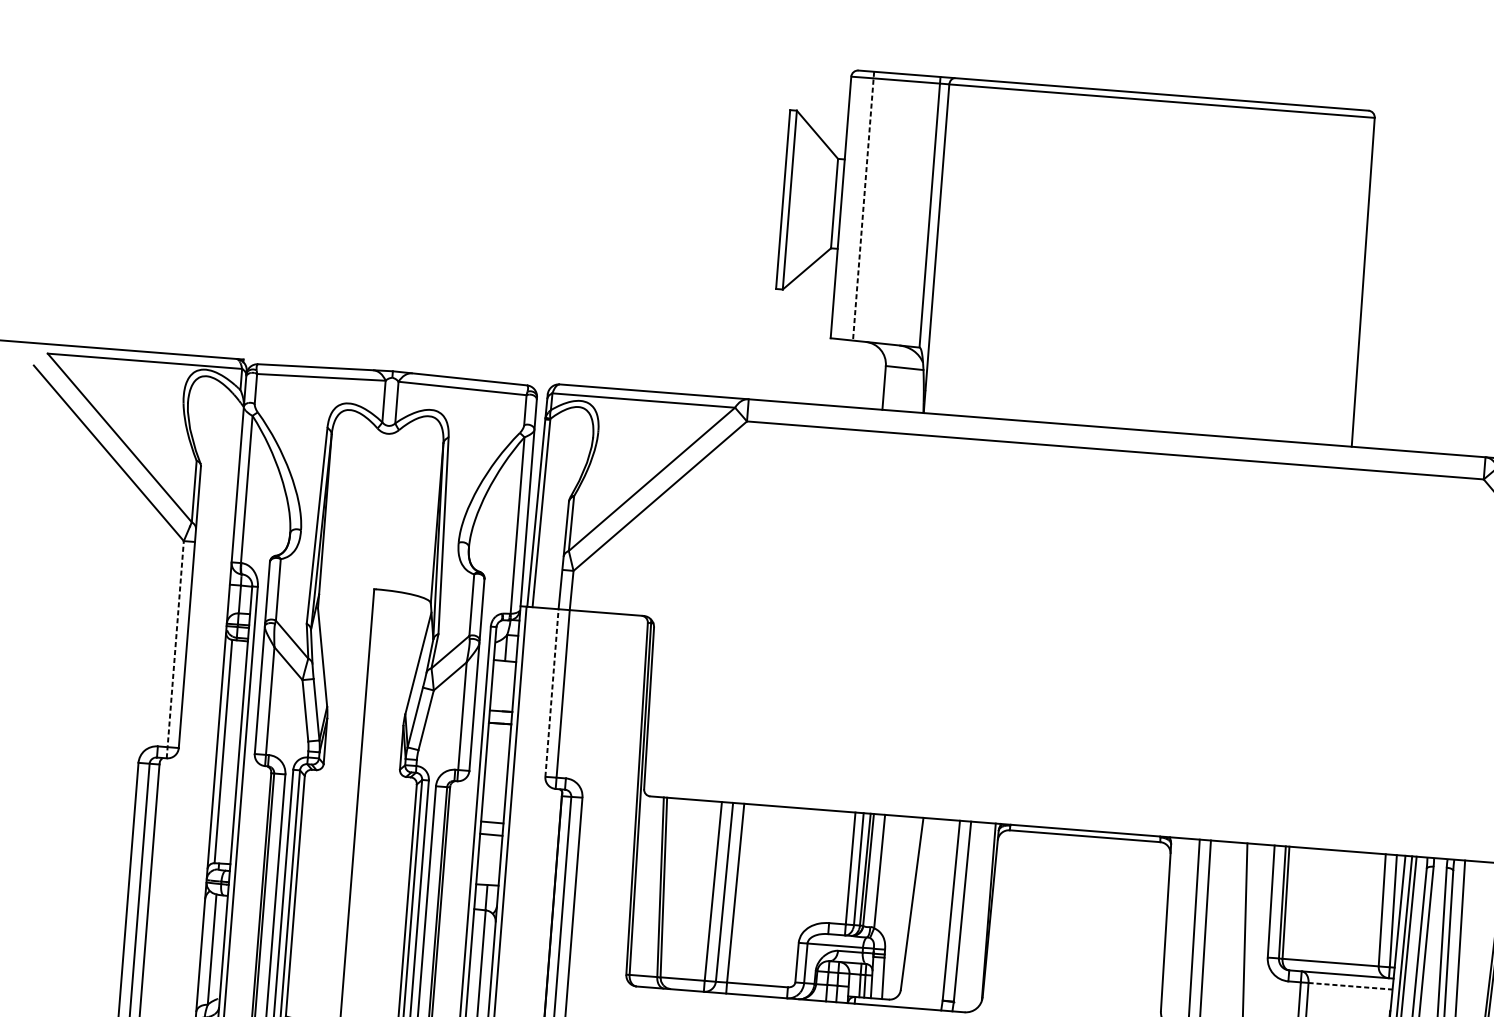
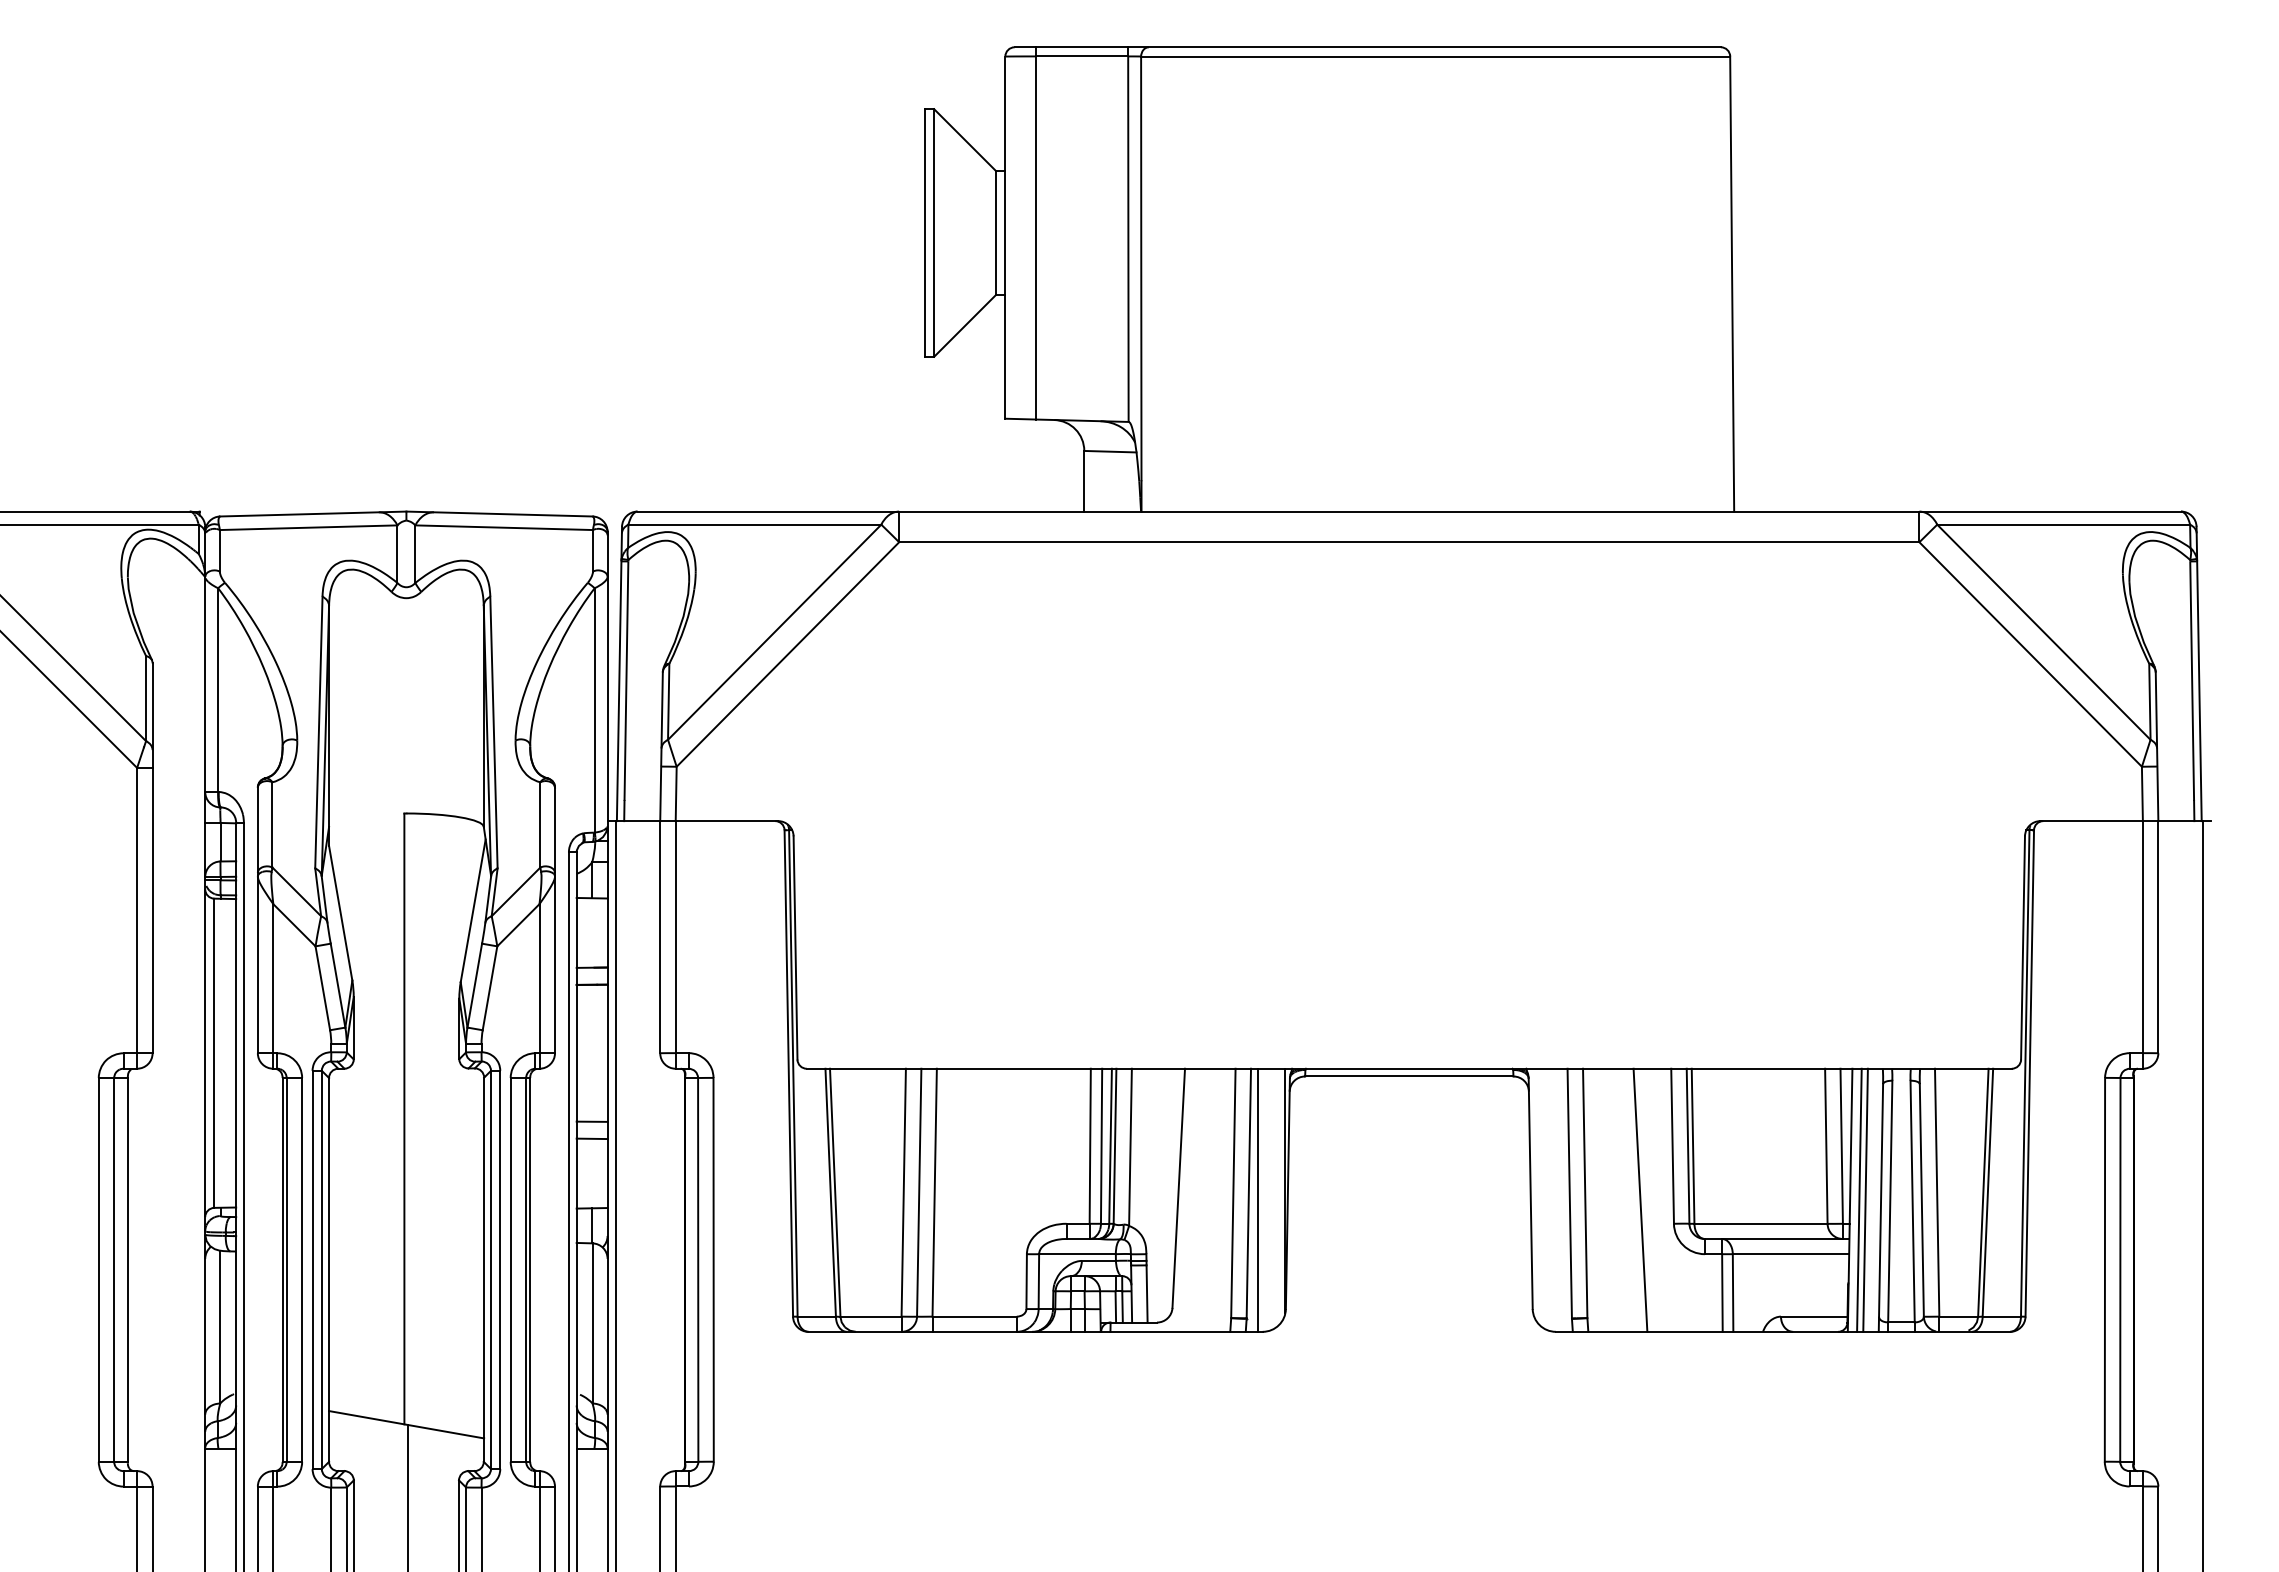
line: (863, 206) -> (1036, 233), dashed -> solid
line: (175, 649) -> (137, 917), dashed -> solid
line: (552, 692) -> (660, 936), dashed -> solid
line: (969, 916) -> (1258, 1199), added
line: (1350, 986) -> (1791, 1254), dashed -> solid

